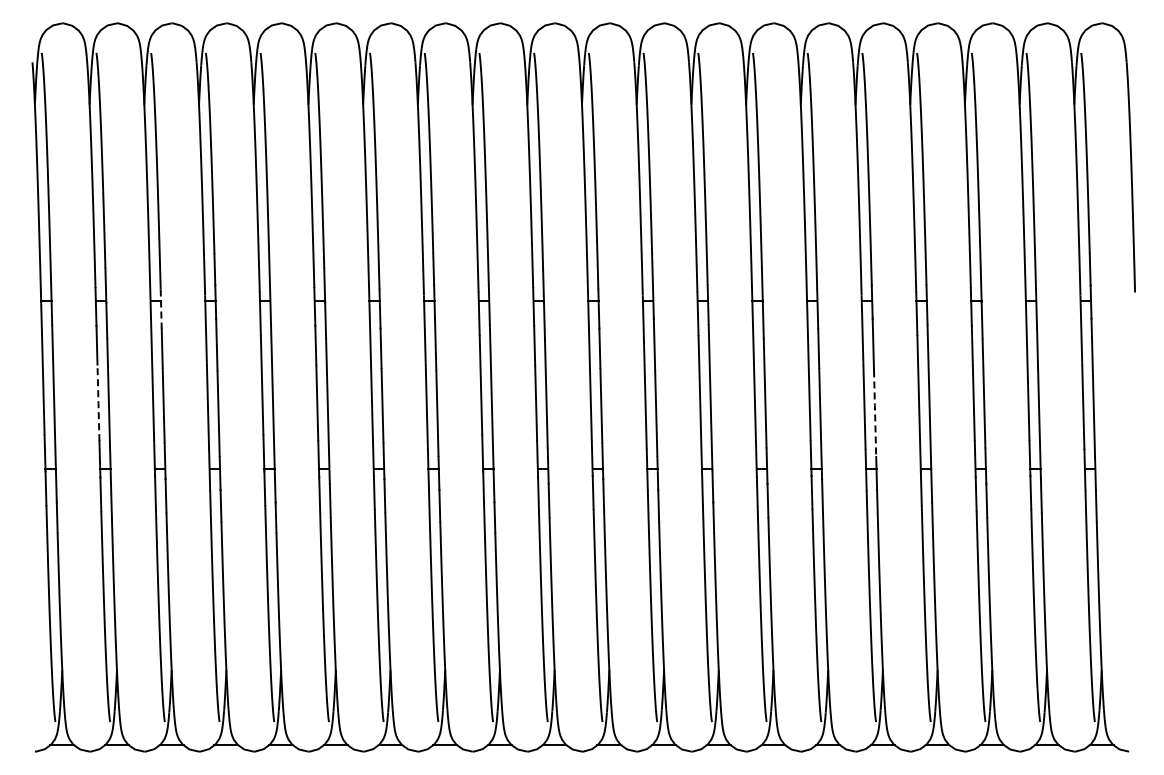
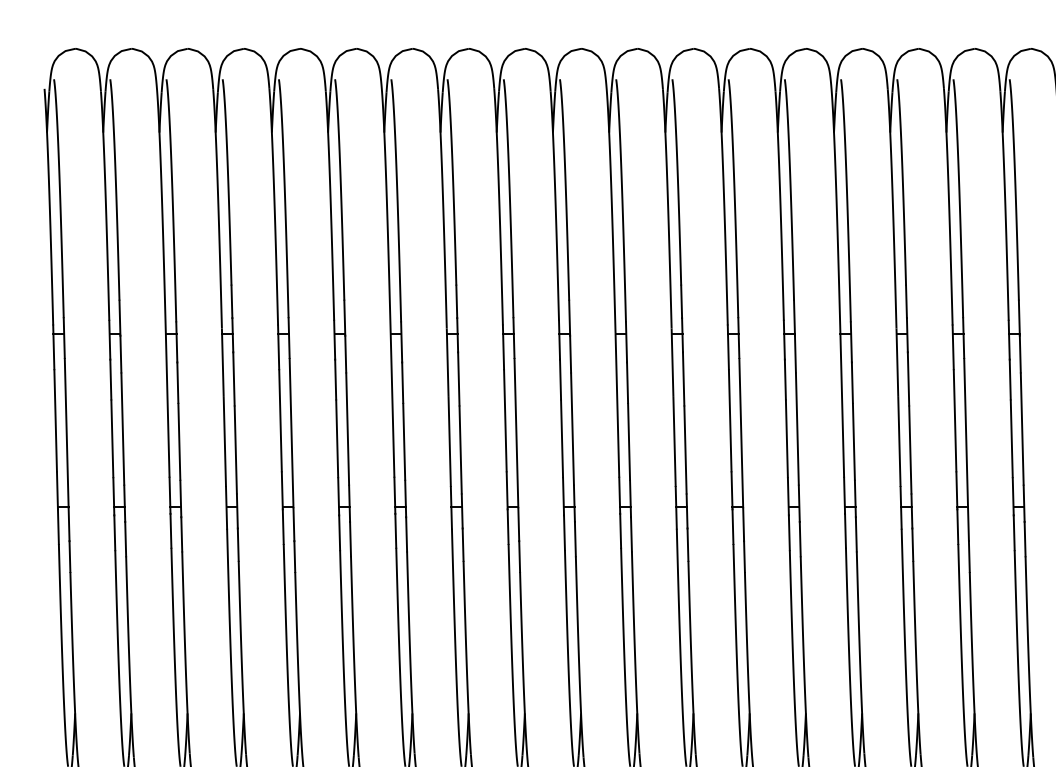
line: (161, 309) -> (177, 342), dashed -> solid
line: (98, 403) -> (112, 439), dashed -> solid
line: (875, 413) -> (910, 449), dashed -> solid

